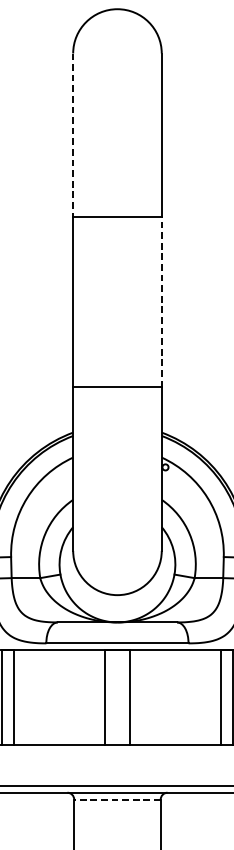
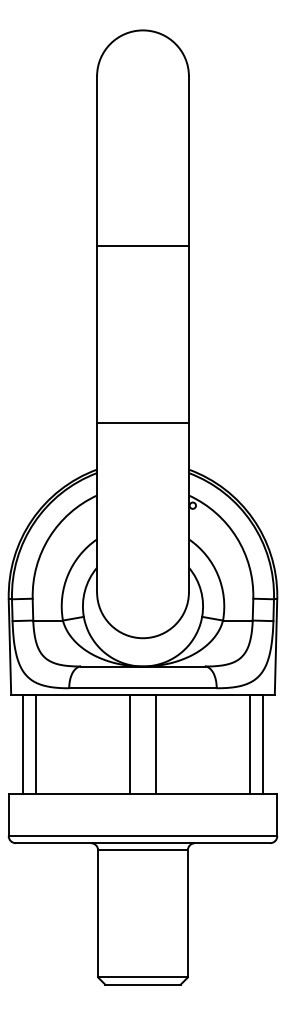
line: (73, 135) -> (97, 161), dashed -> solid
line: (161, 301) -> (188, 333), dashed -> solid
line: (117, 799) -> (143, 850), dashed -> solid

